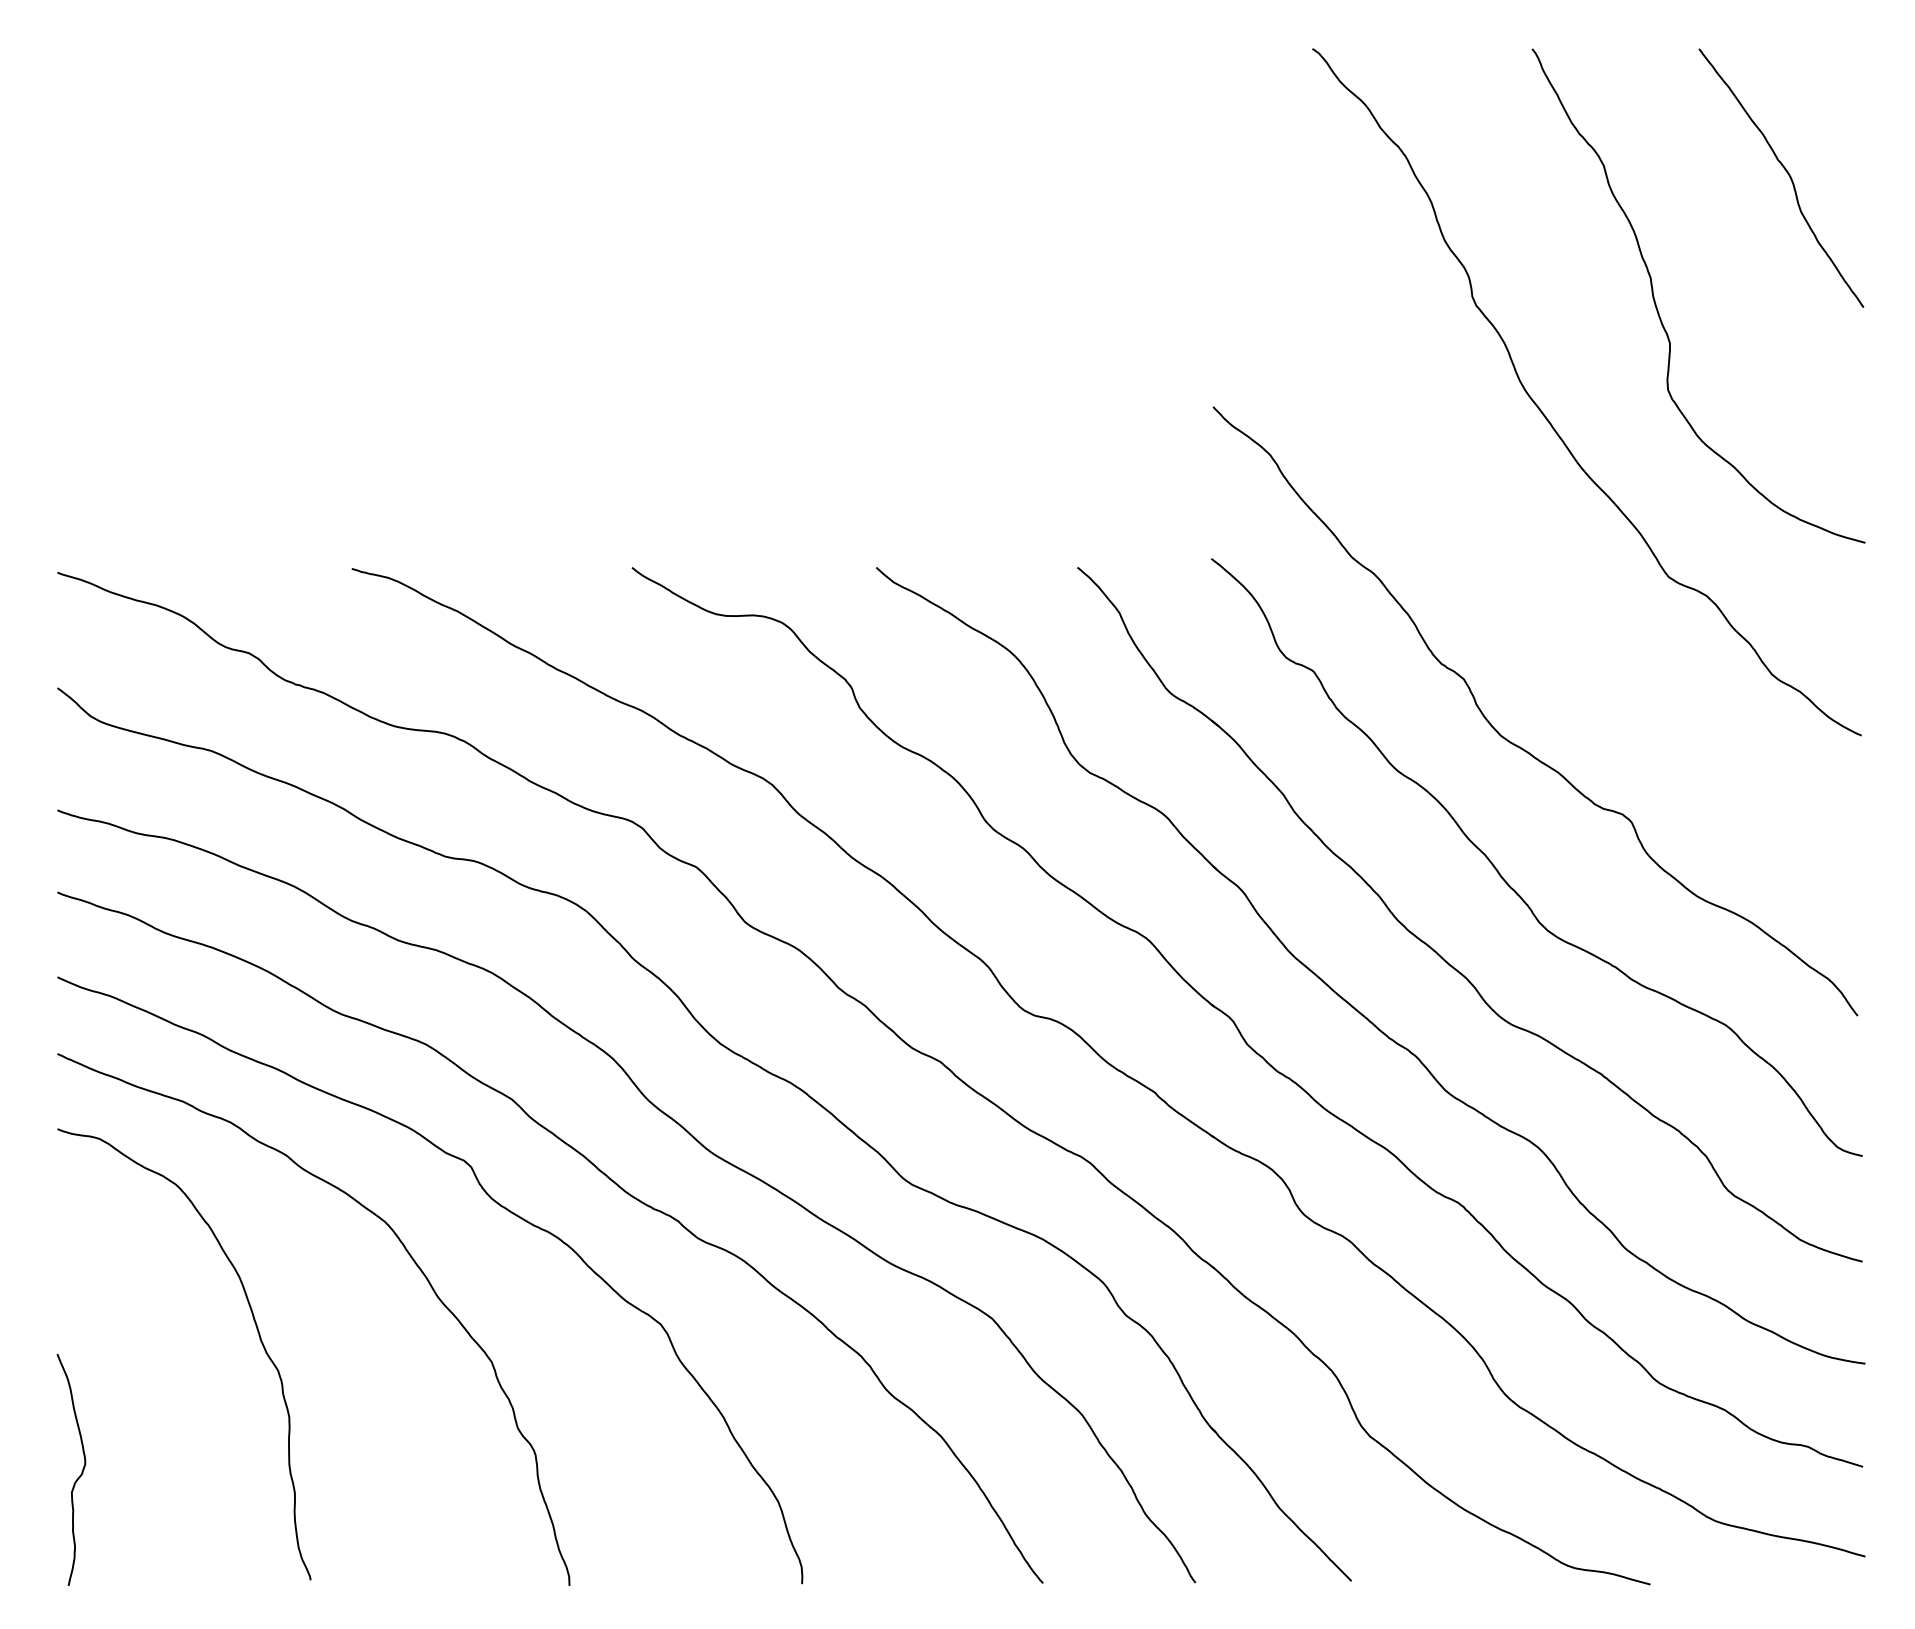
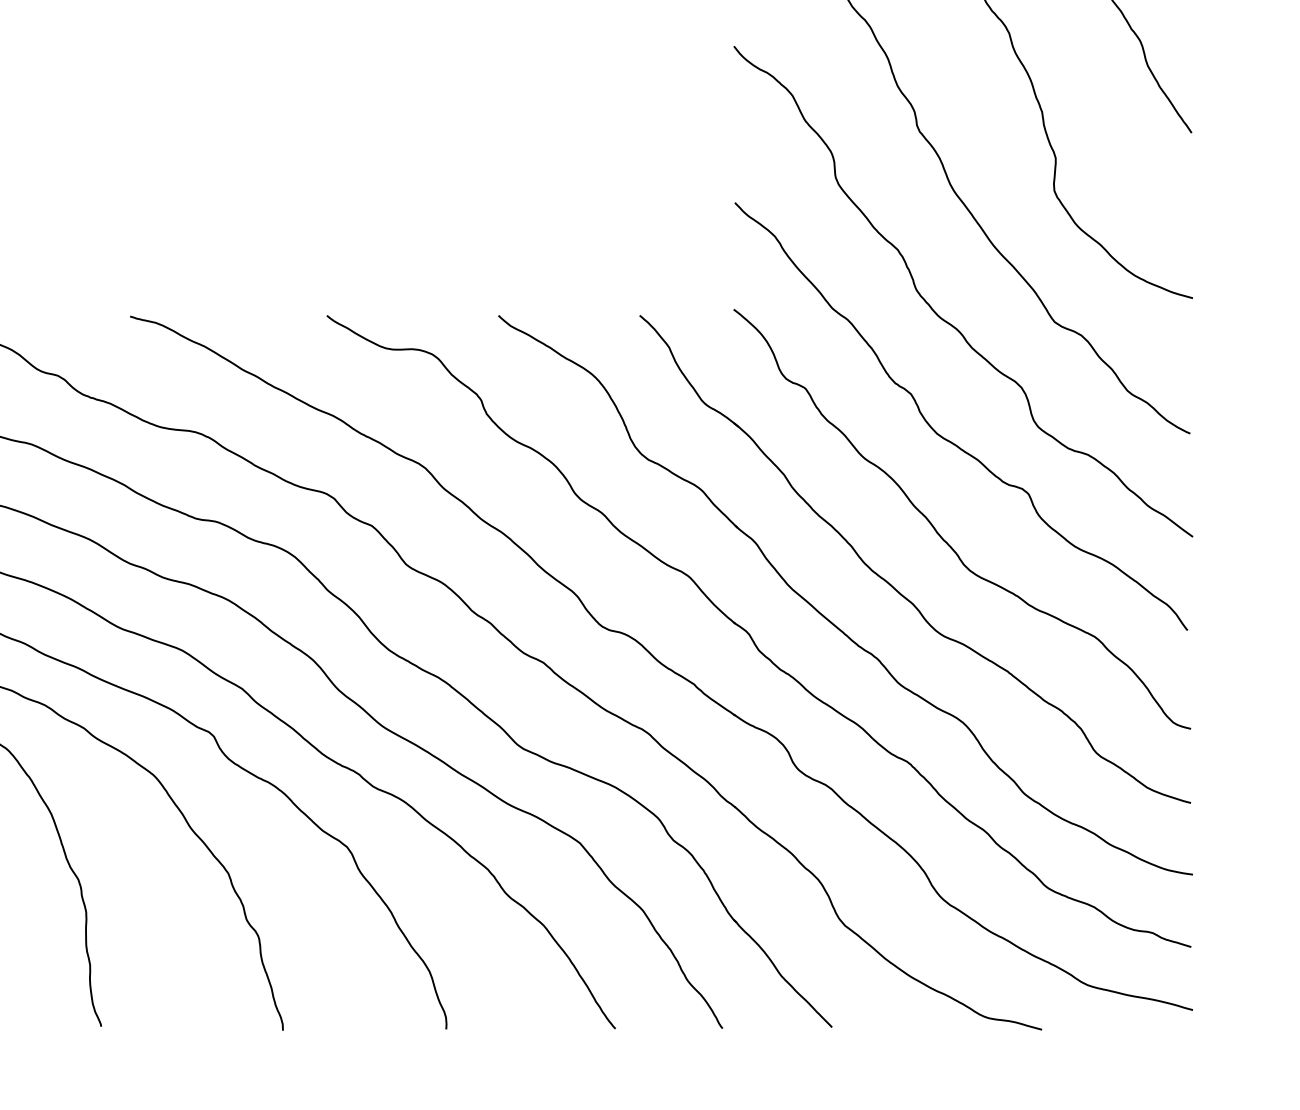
curve: (1510, 572) -> (943, 319), added

